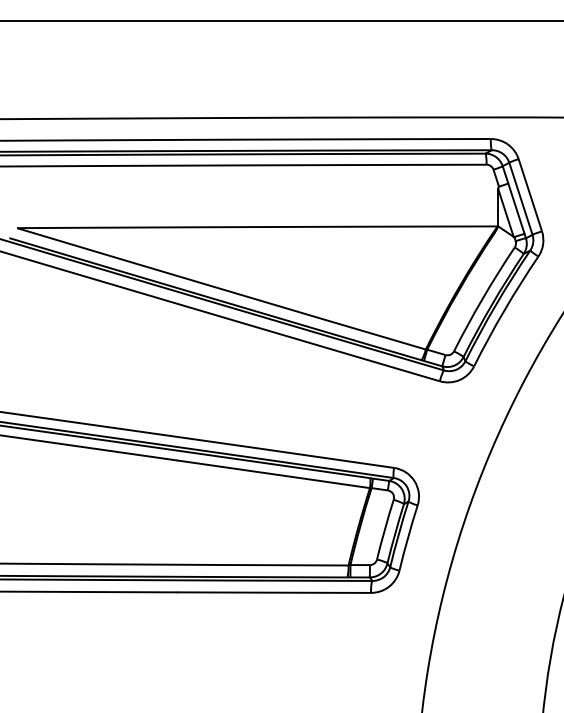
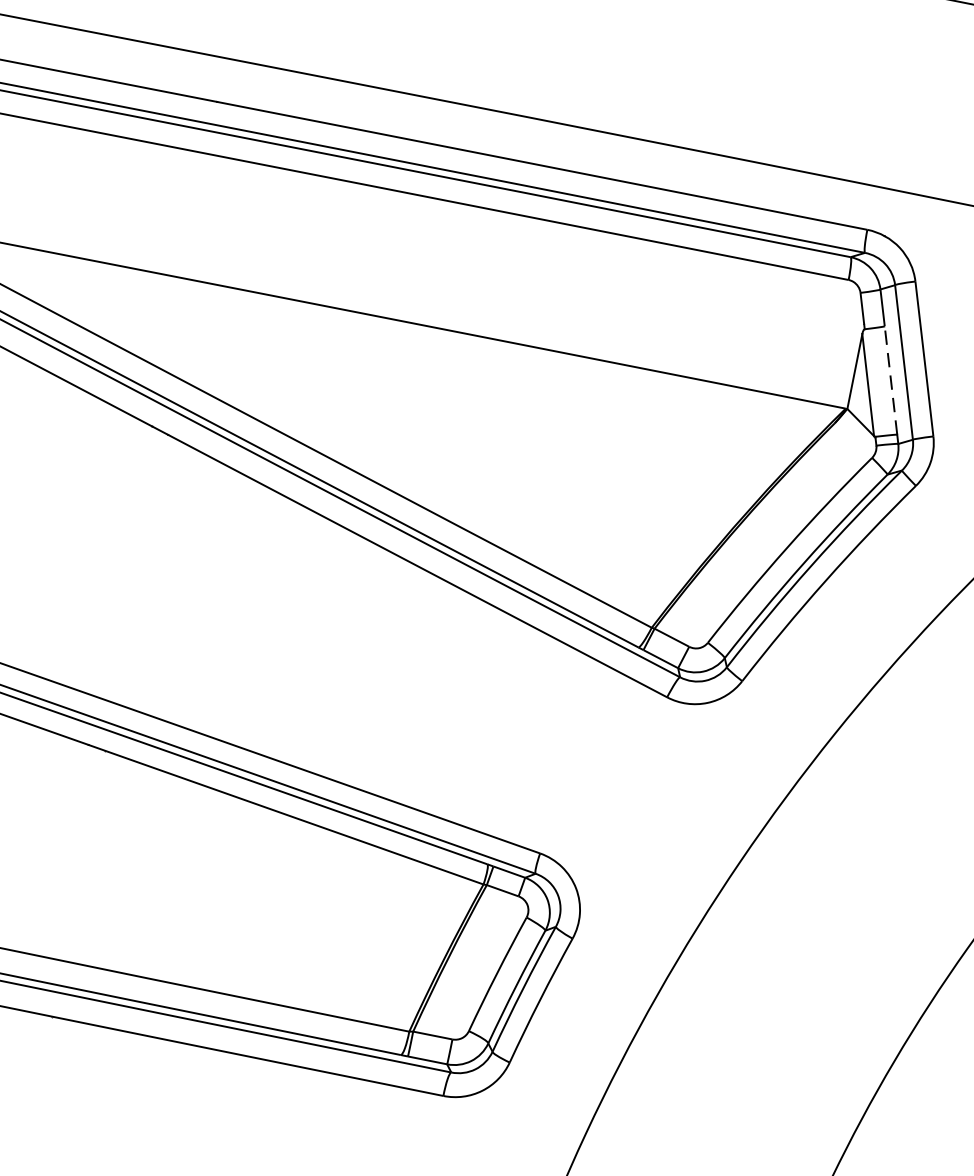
line: (516, 208) -> (891, 380), solid -> dashed

